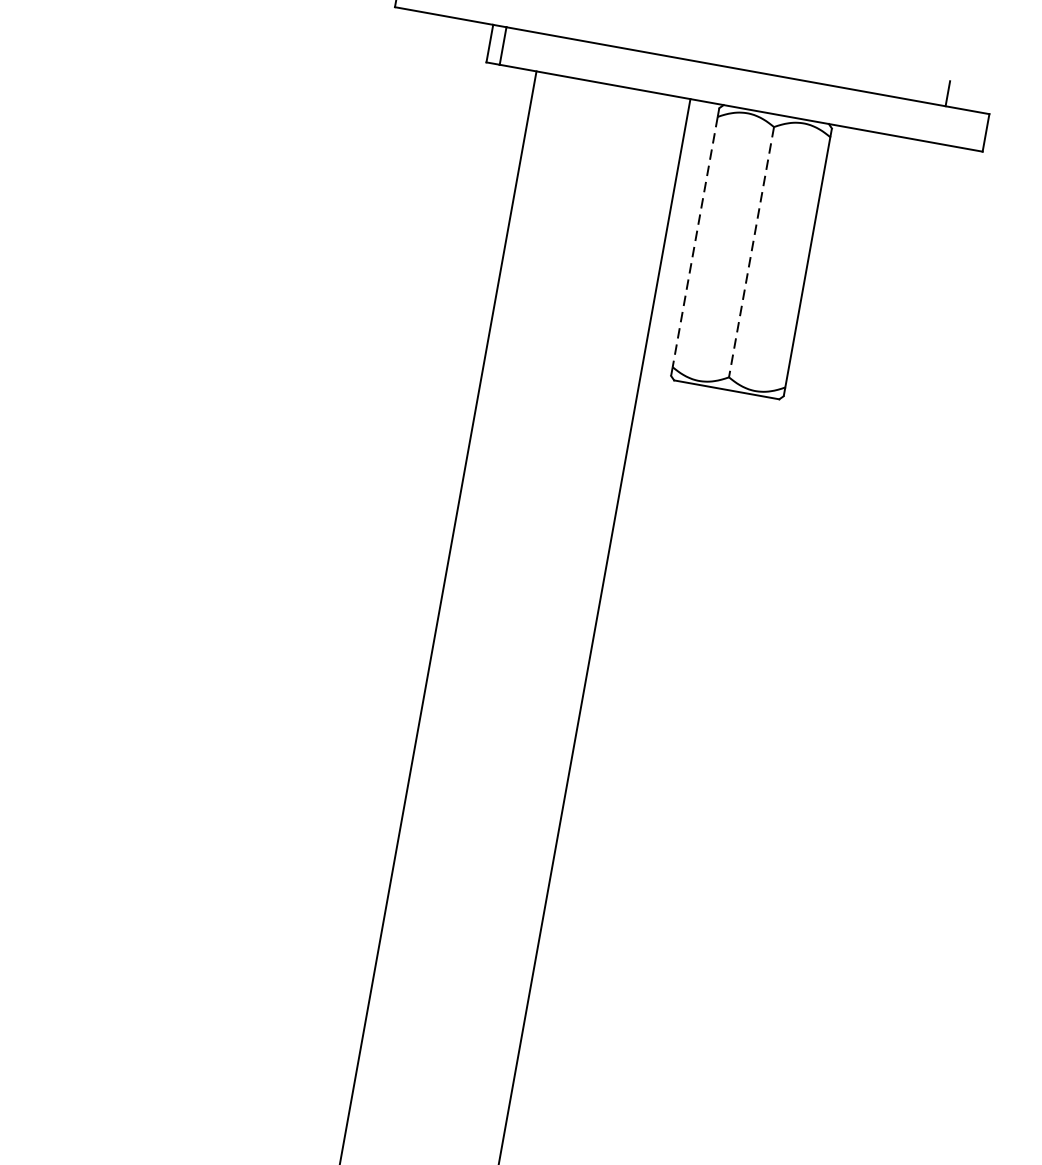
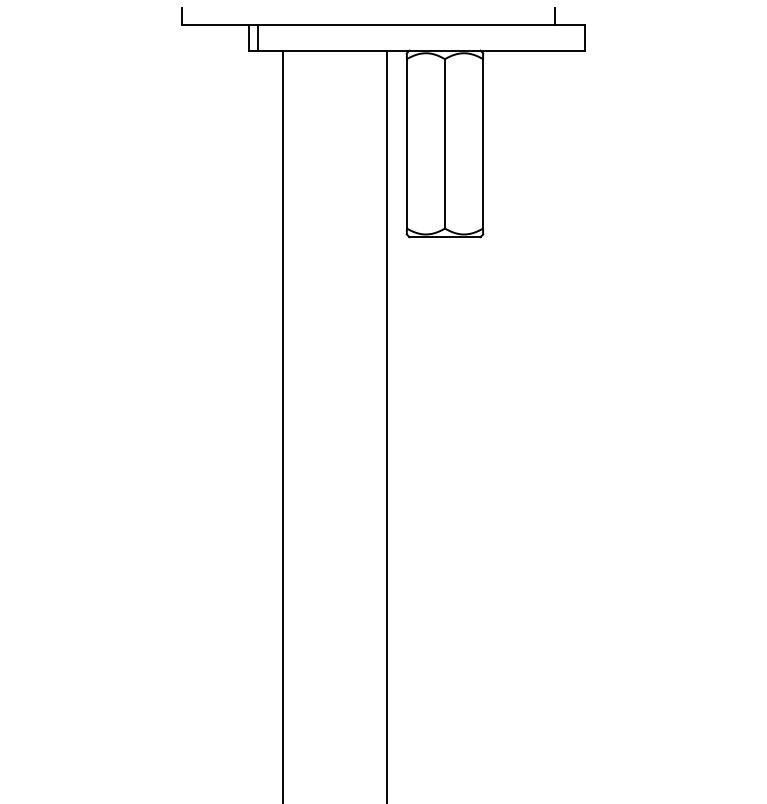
line: (694, 241) -> (406, 143), dashed -> solid
line: (750, 251) -> (444, 143), dashed -> solid

